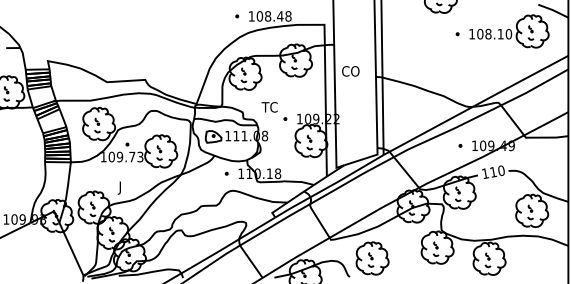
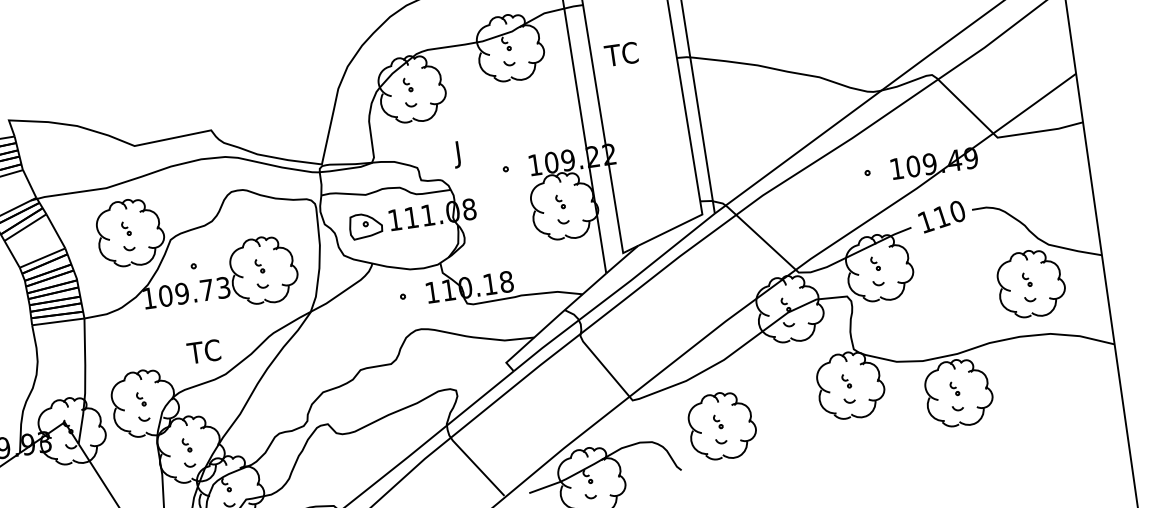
text: (350, 71) -> (623, 54), CO -> TC
text: (269, 108) -> (470, 152), TC -> J
text: (125, 187) -> (202, 353), J -> TC

